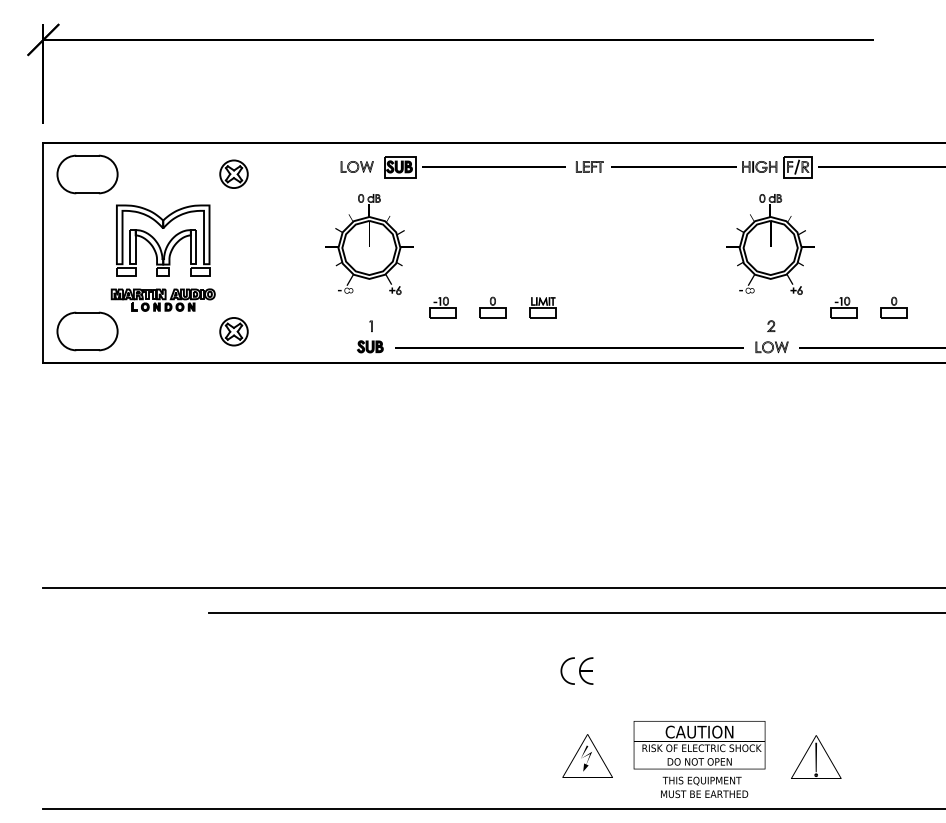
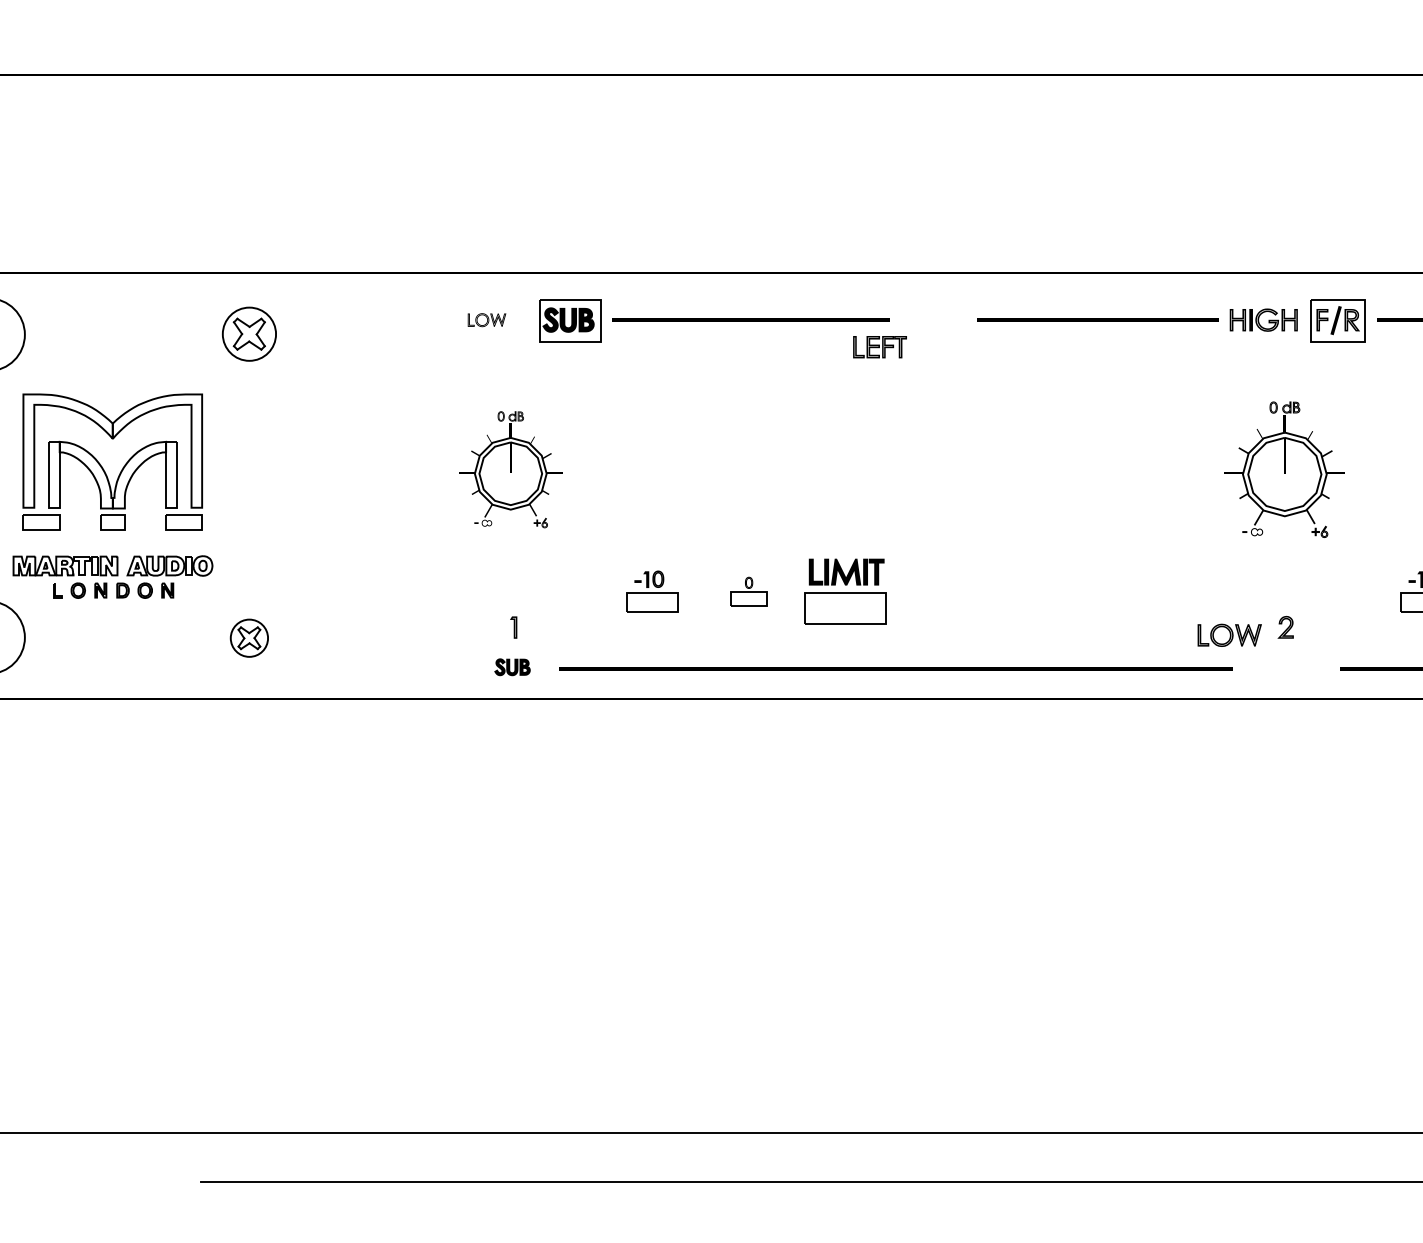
part: (356, 166) -> (485, 319), size x0.6
part: (589, 166) -> (879, 346), moved
part: (369, 244) -> (510, 469), size x0.6
part: (770, 244) -> (1284, 469), size x0.7
part: (492, 307) -> (748, 591), size x0.7
part: (542, 307) -> (844, 591), size x1.6
part: (233, 331) -> (248, 637), size x0.7
part: (370, 346) -> (512, 666), size x0.7
part: (771, 347) -> (1228, 635), moved

